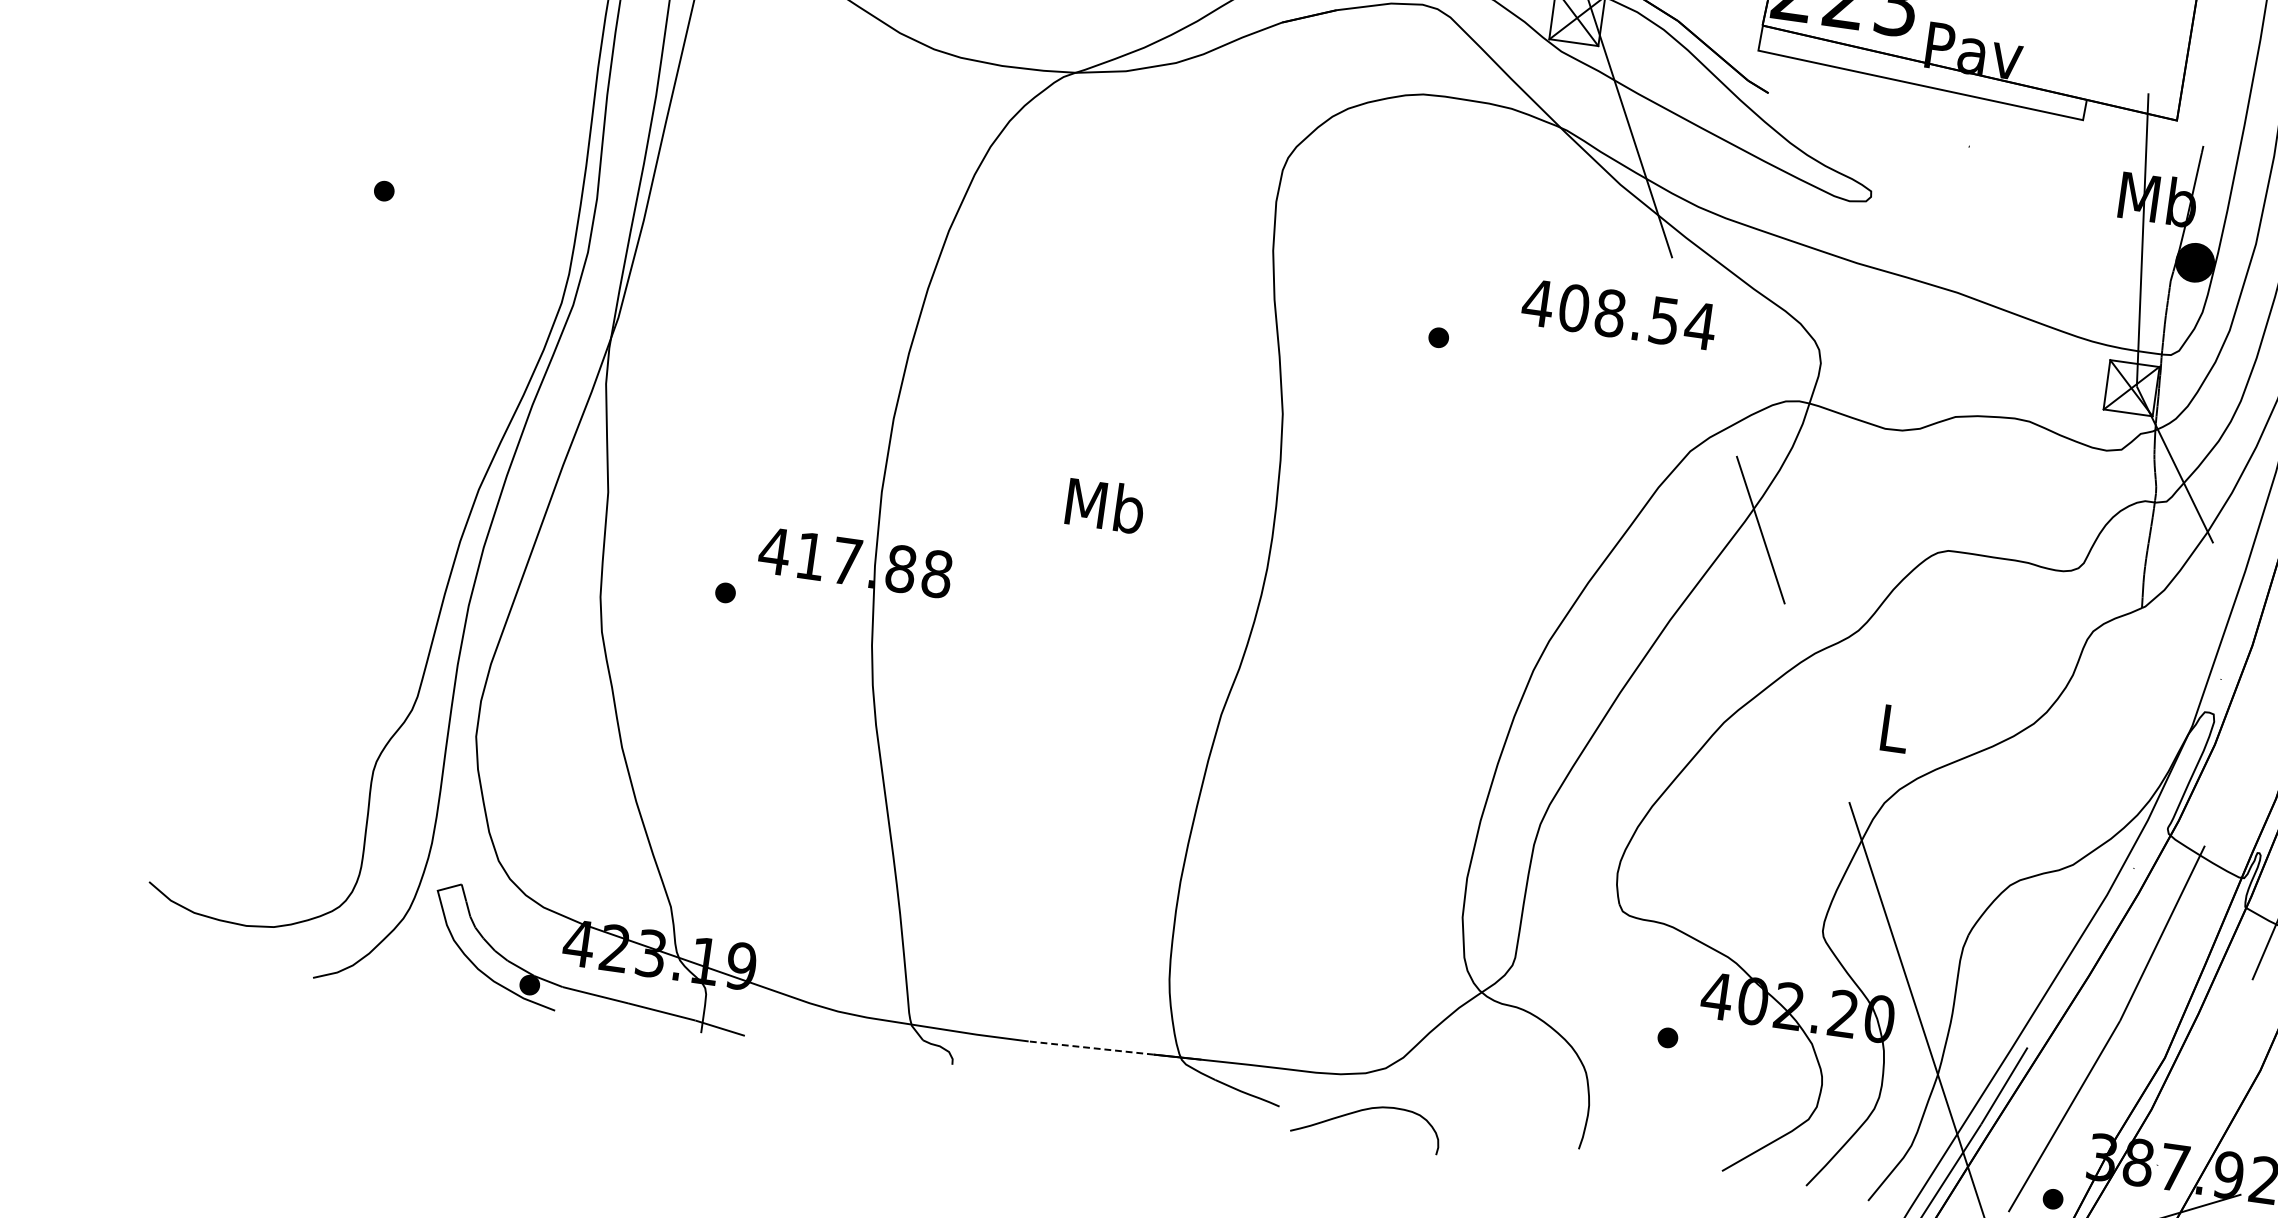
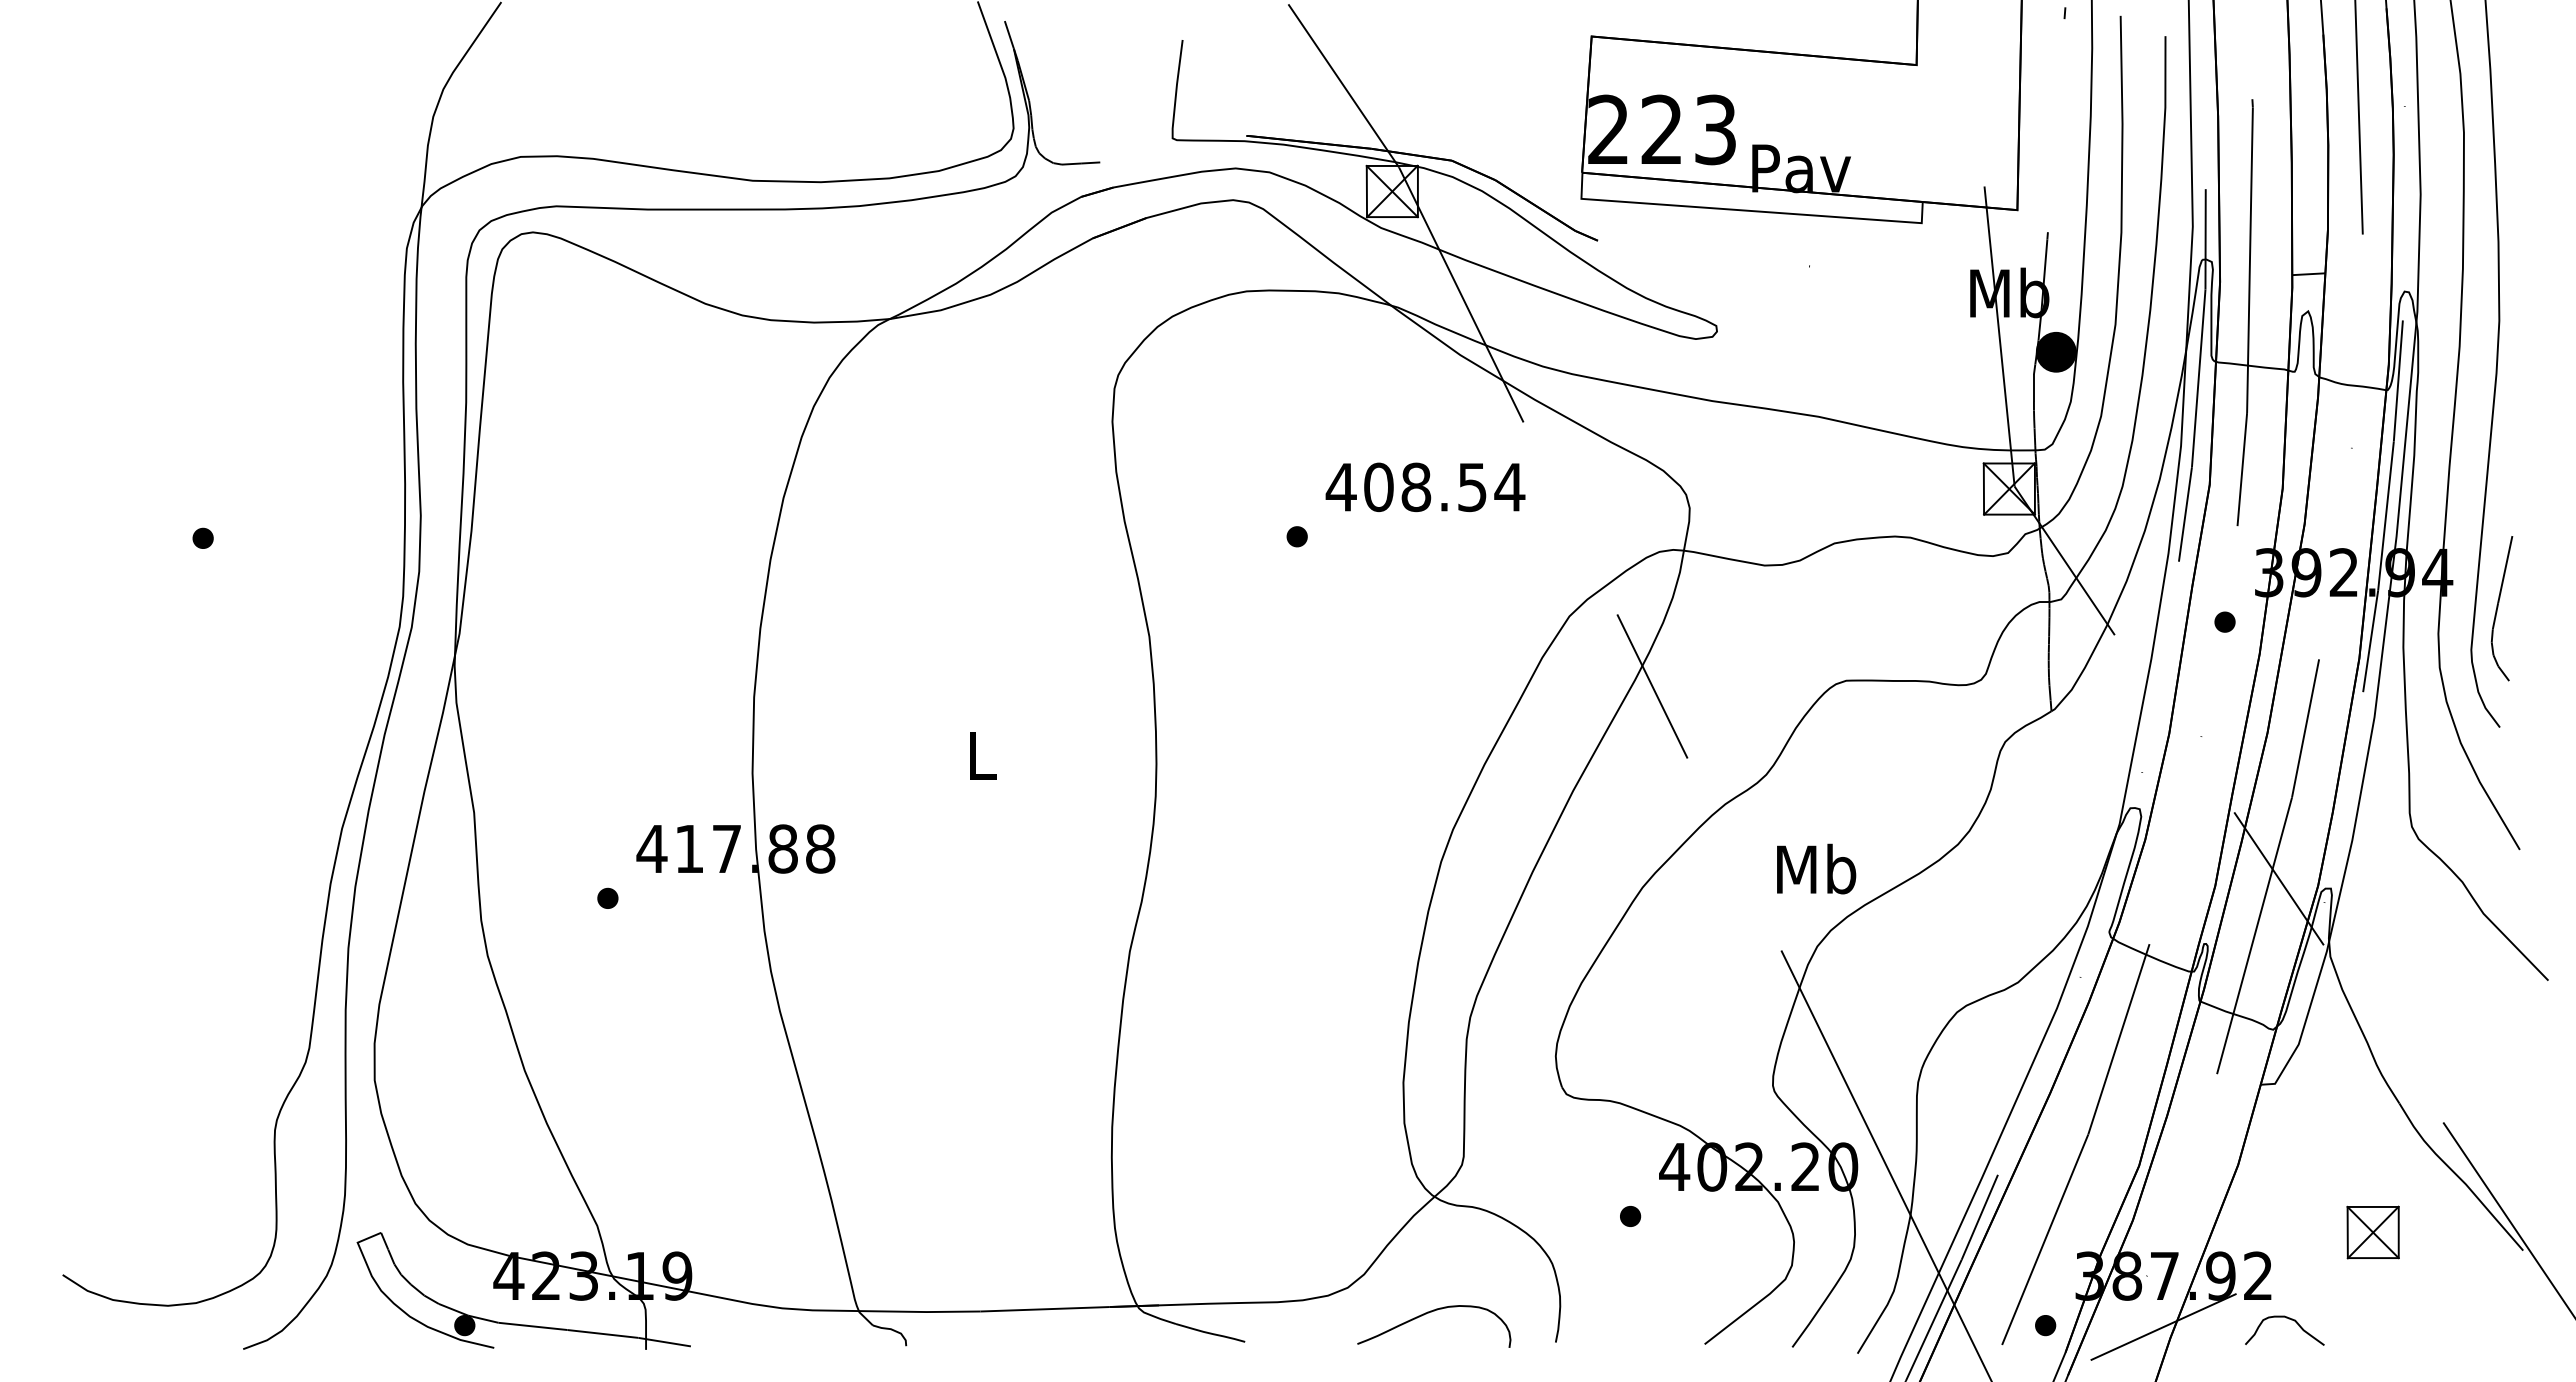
text: (1619, 314) -> (1425, 487), moved
text: (1104, 505) -> (981, 755), Mb -> L
text: (1894, 727) -> (1816, 868), L -> Mb
line: (1091, 1048) -> (1045, 1309), dashed -> solid
curve: (1365, 1110) -> (1431, 1312), moved

